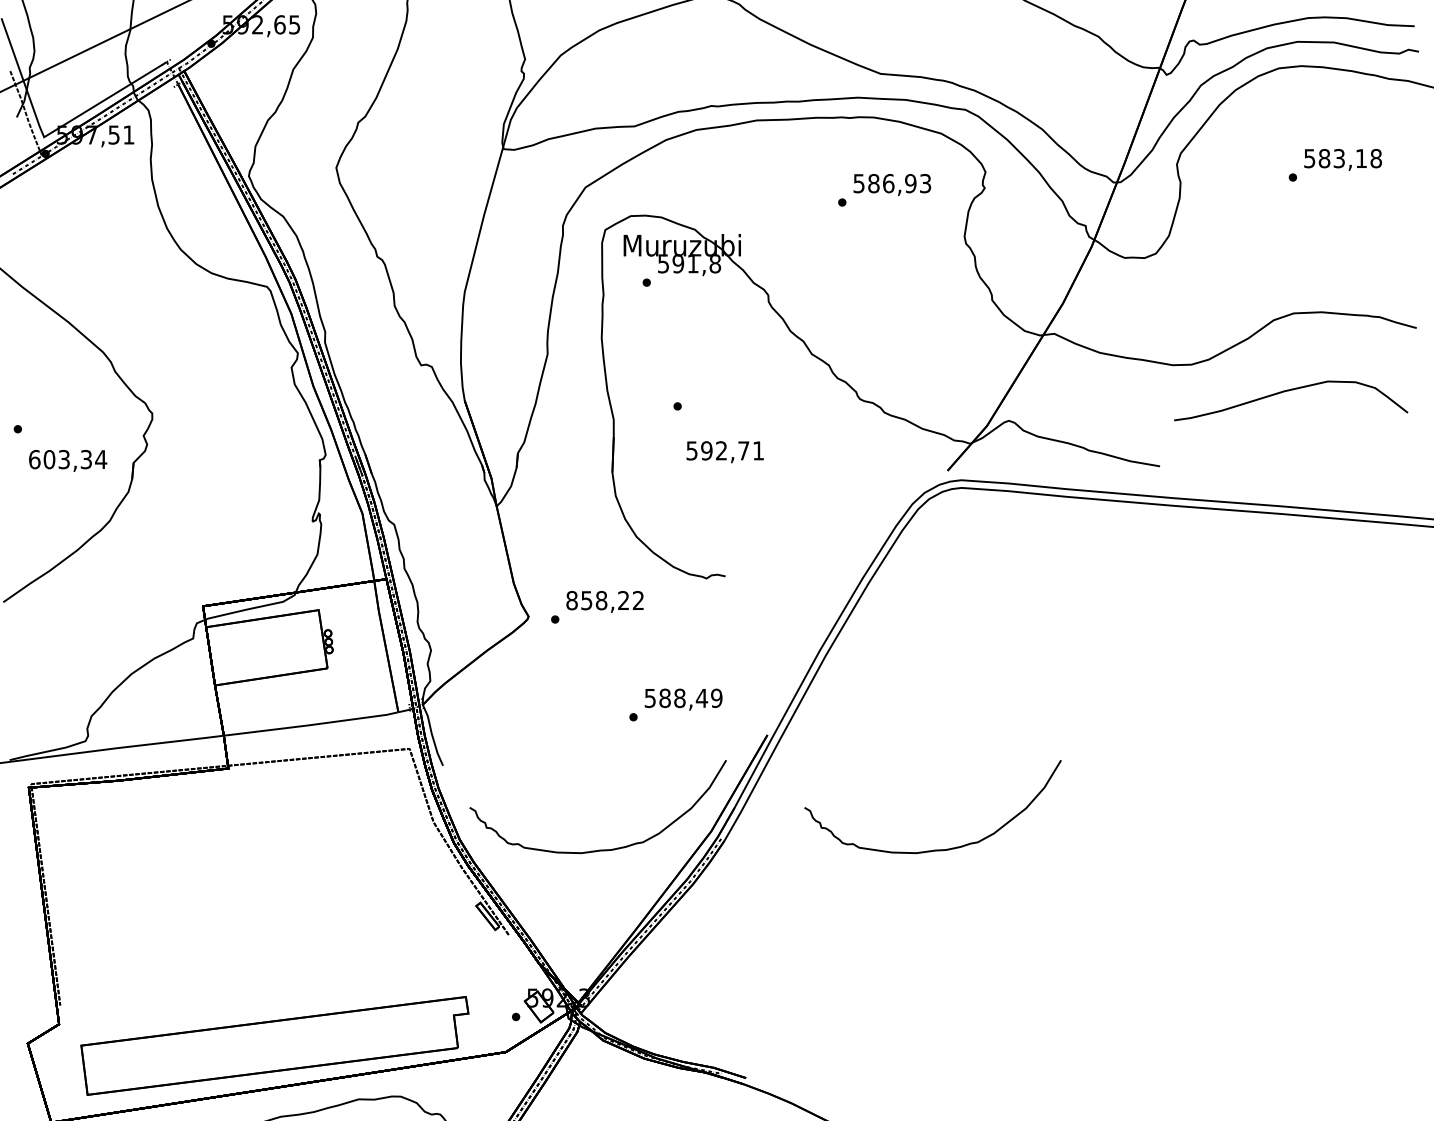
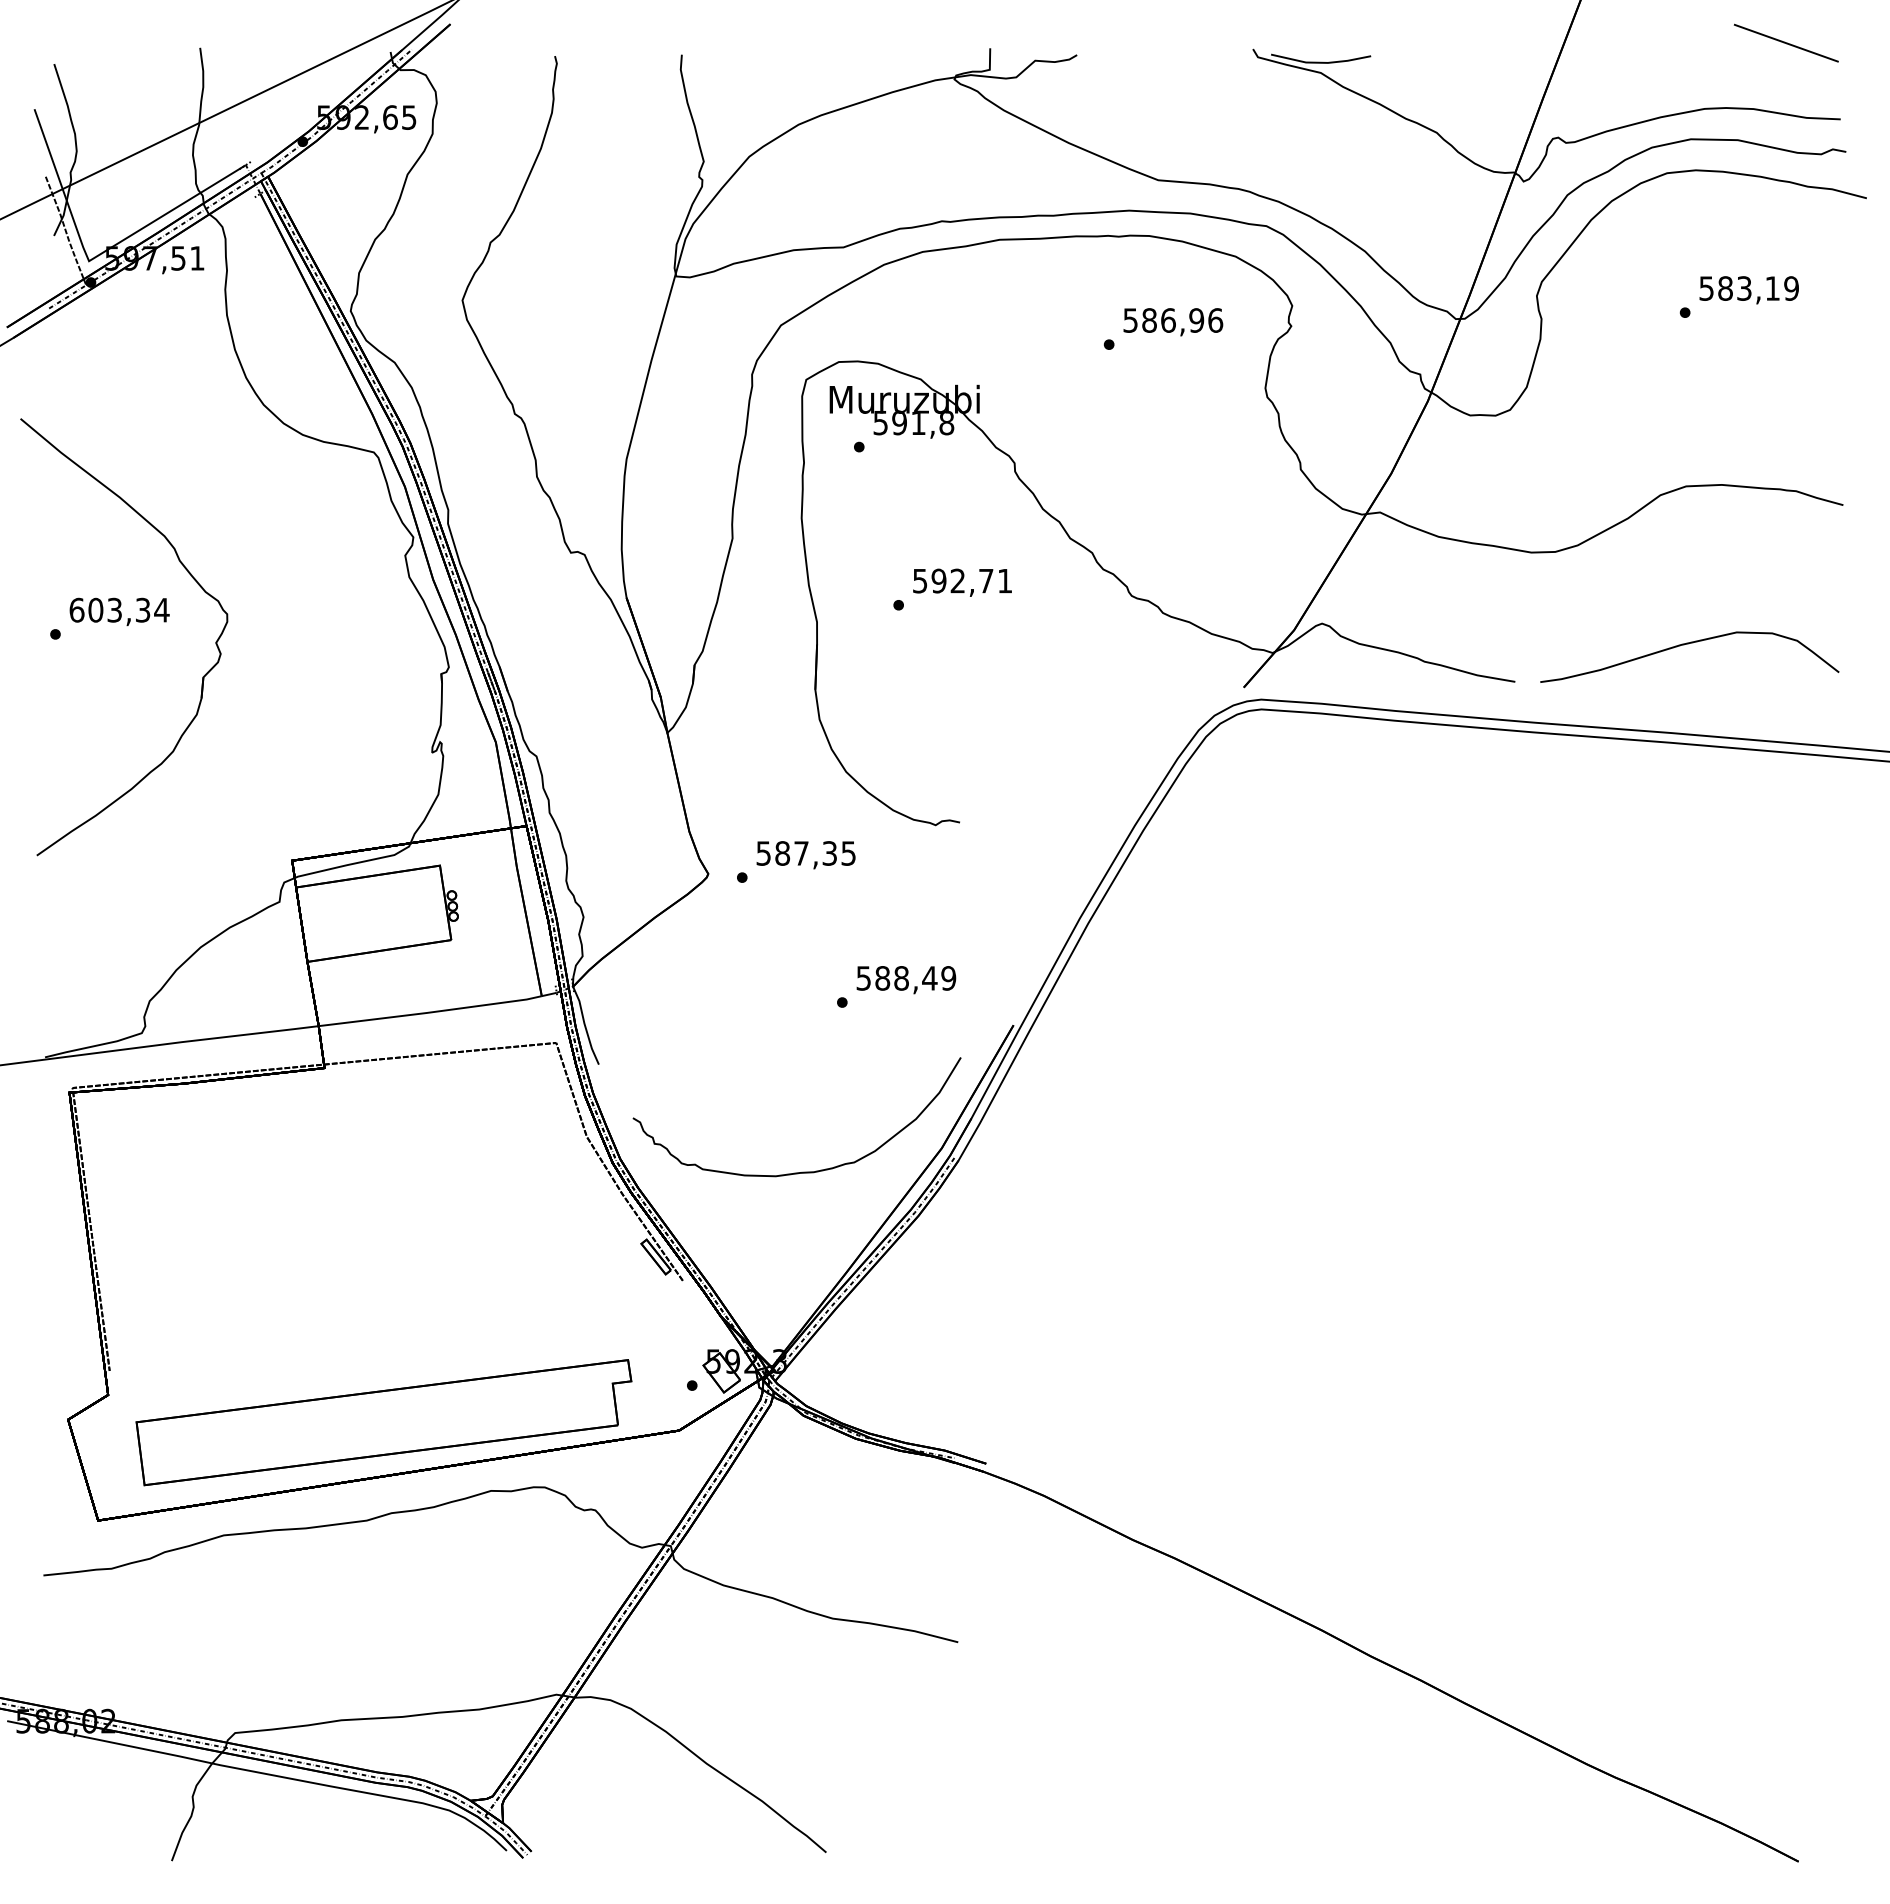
text: (1376, 158) -> (1791, 288), 583,18 -> 583,19
text: (925, 183) -> (1215, 320), 586,93 -> 586,96
curve: (1290, 390) -> (1688, 644), moved
text: (725, 451) -> (962, 582), moved
text: (67, 460) -> (119, 611), moved
text: (604, 600) -> (805, 853), 858,22 -> 587,35
curve: (937, 849) -> (1230, 1171), removed

